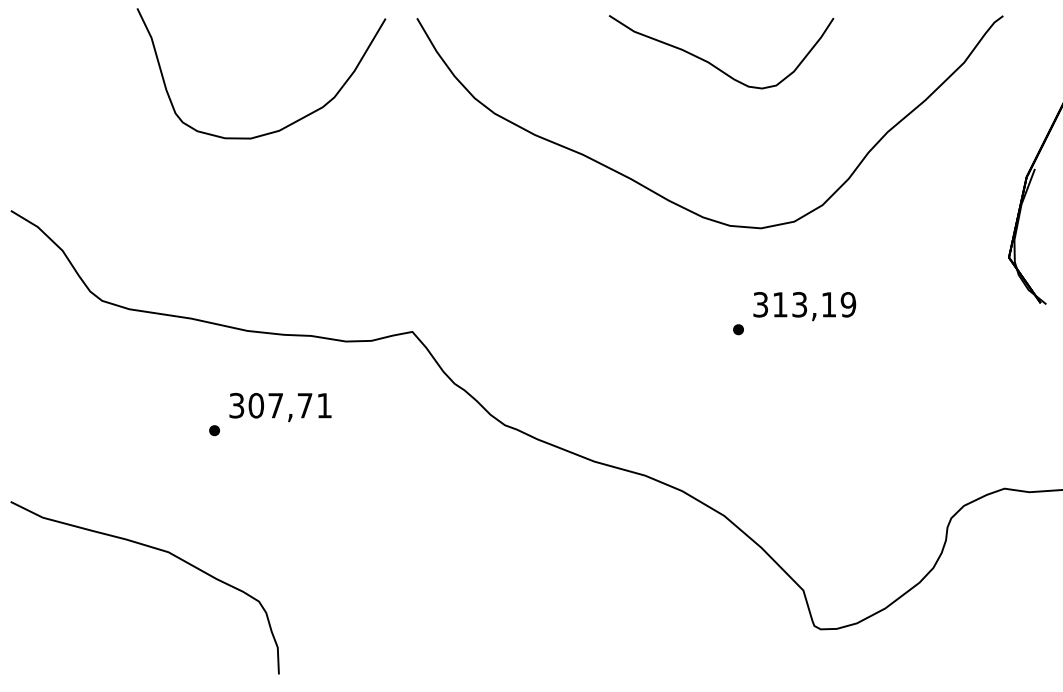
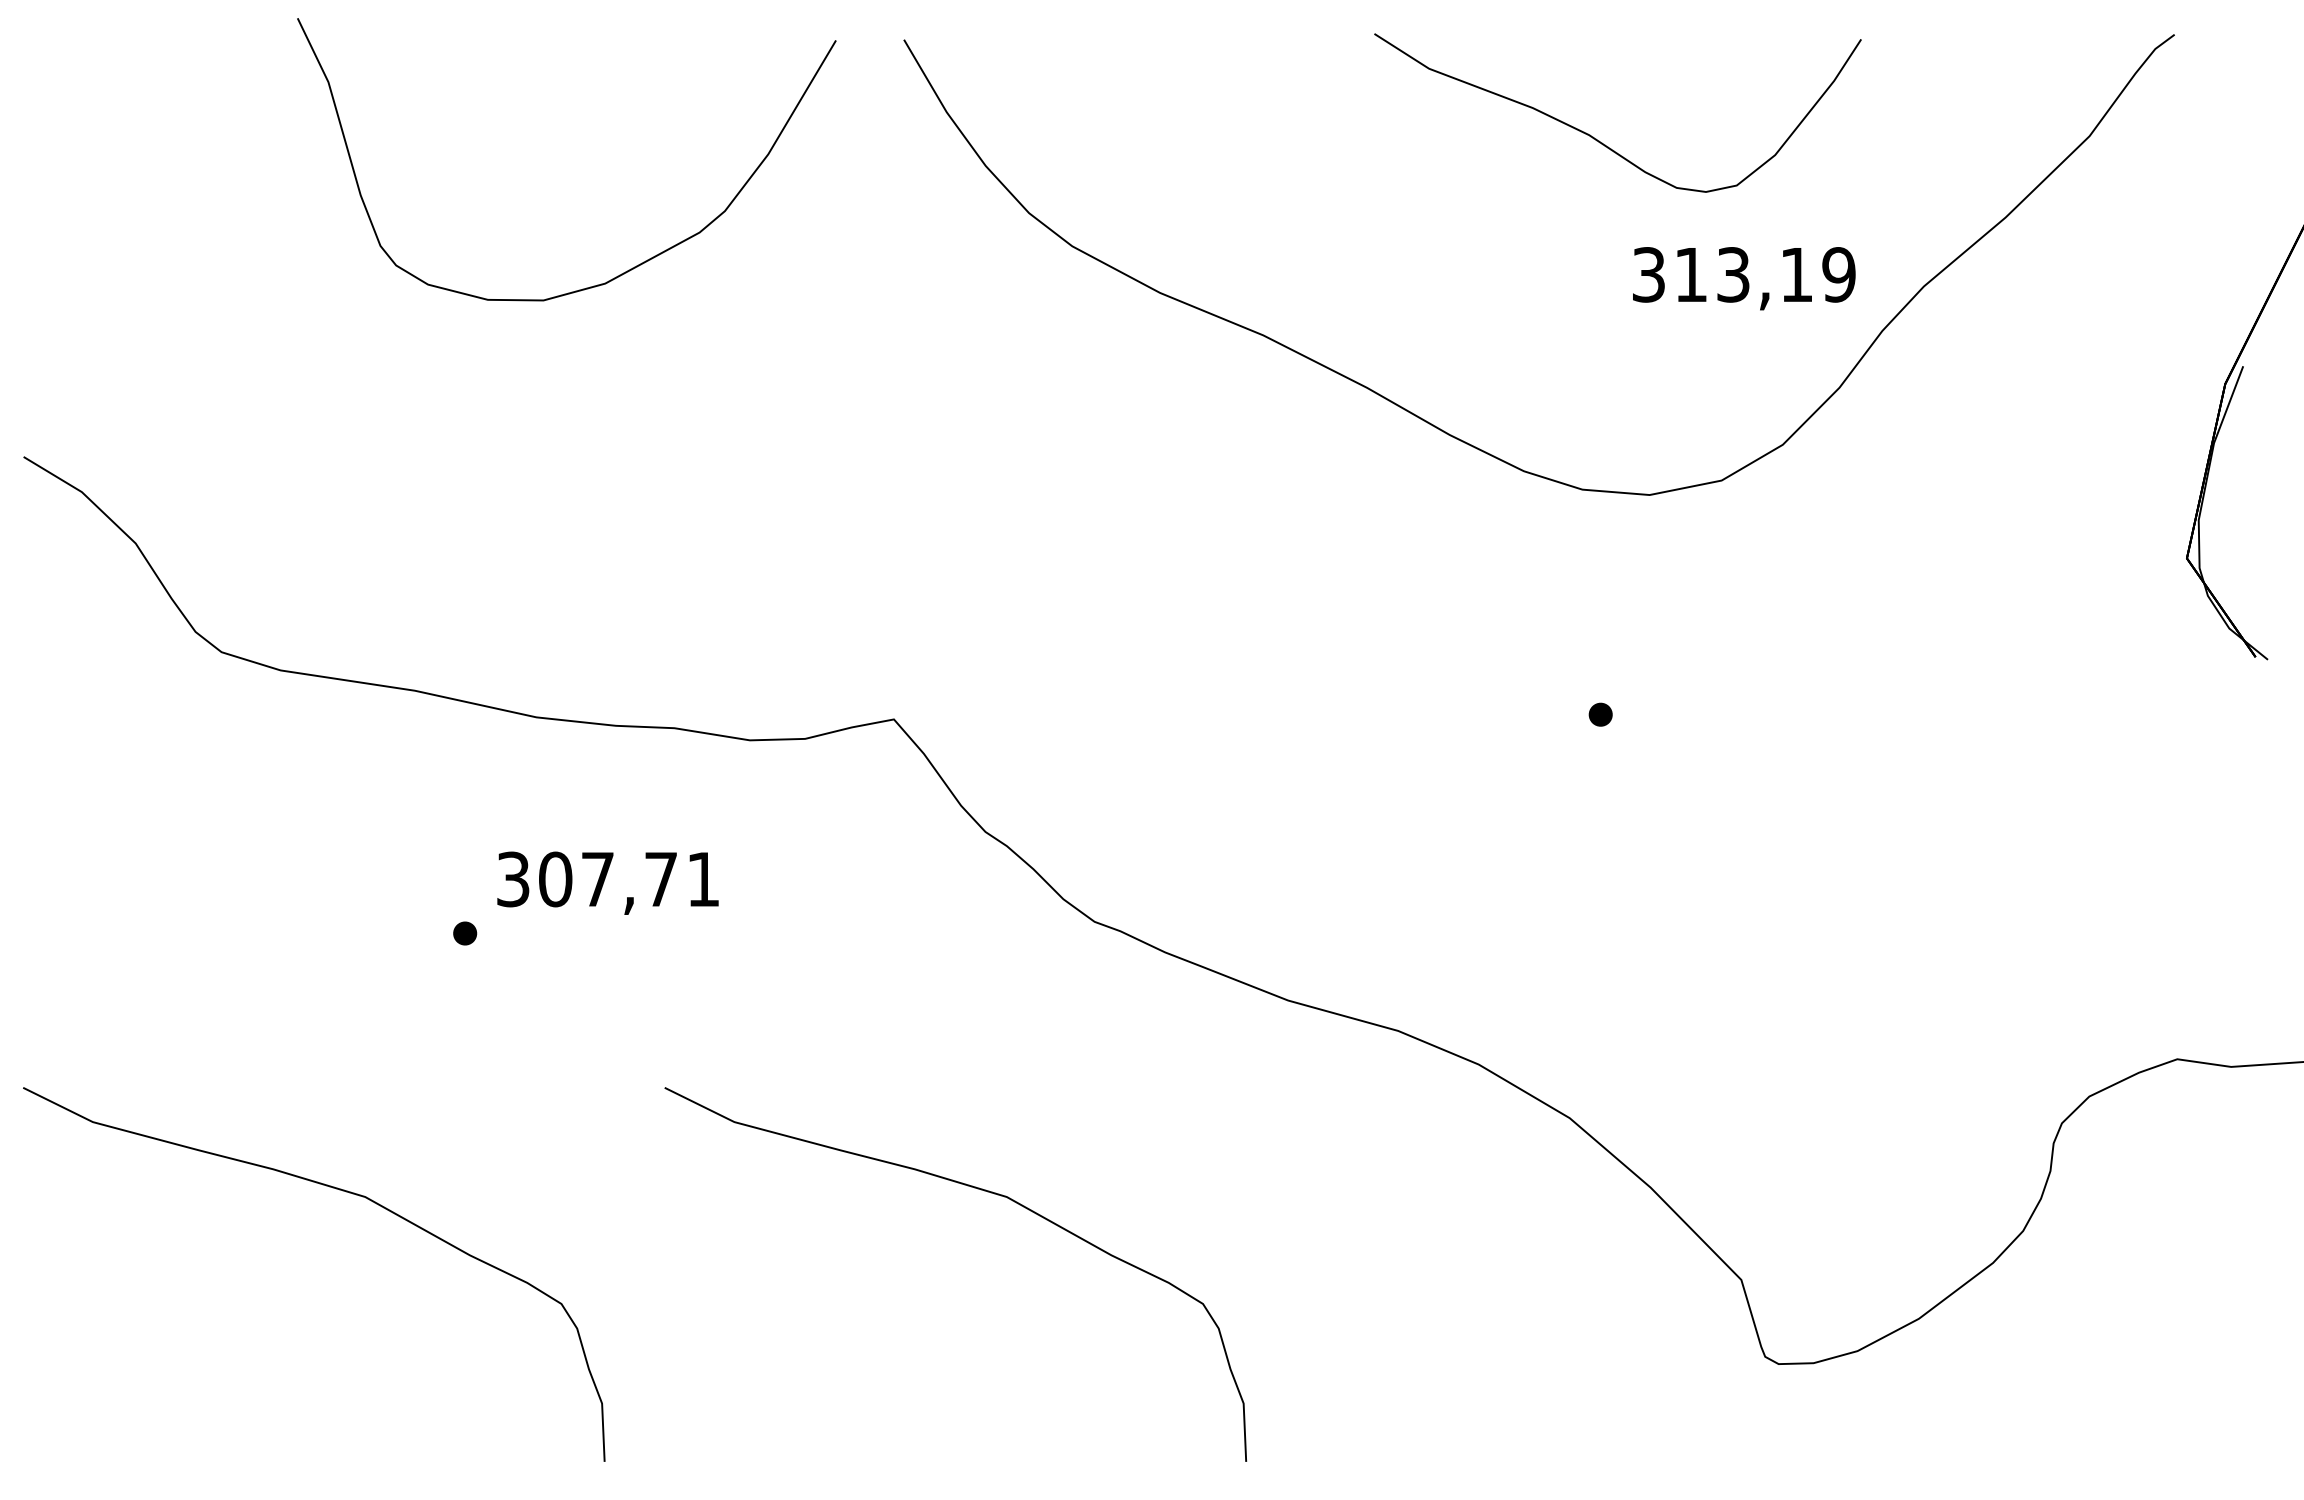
curve: (713, 64) -> (1600, 139), moved
text: (804, 306) -> (1743, 278), moved
curve: (451, 549) -> (978, 1191), added

